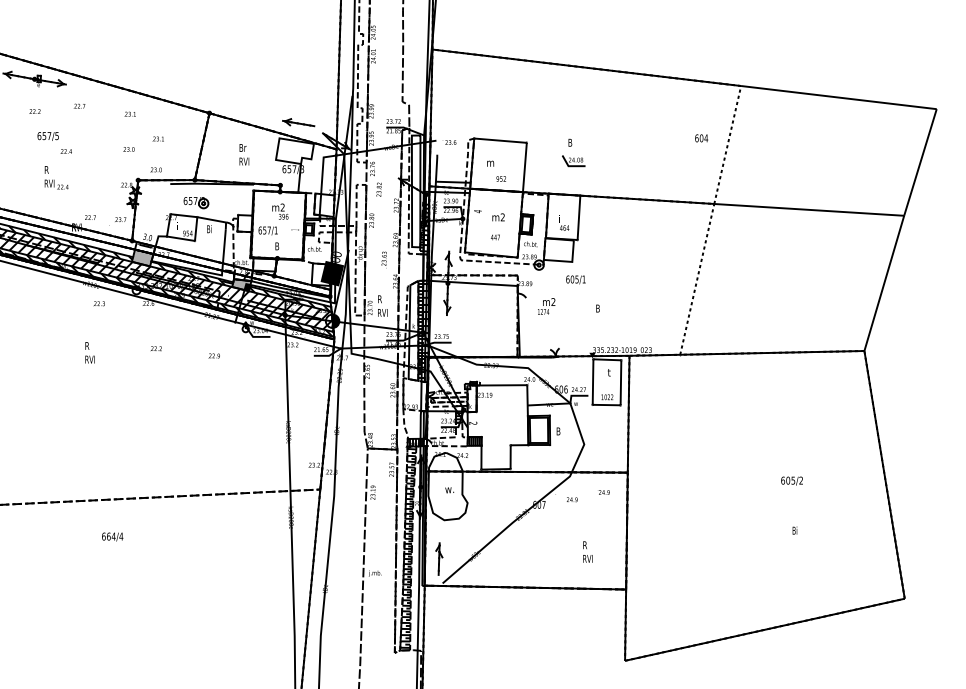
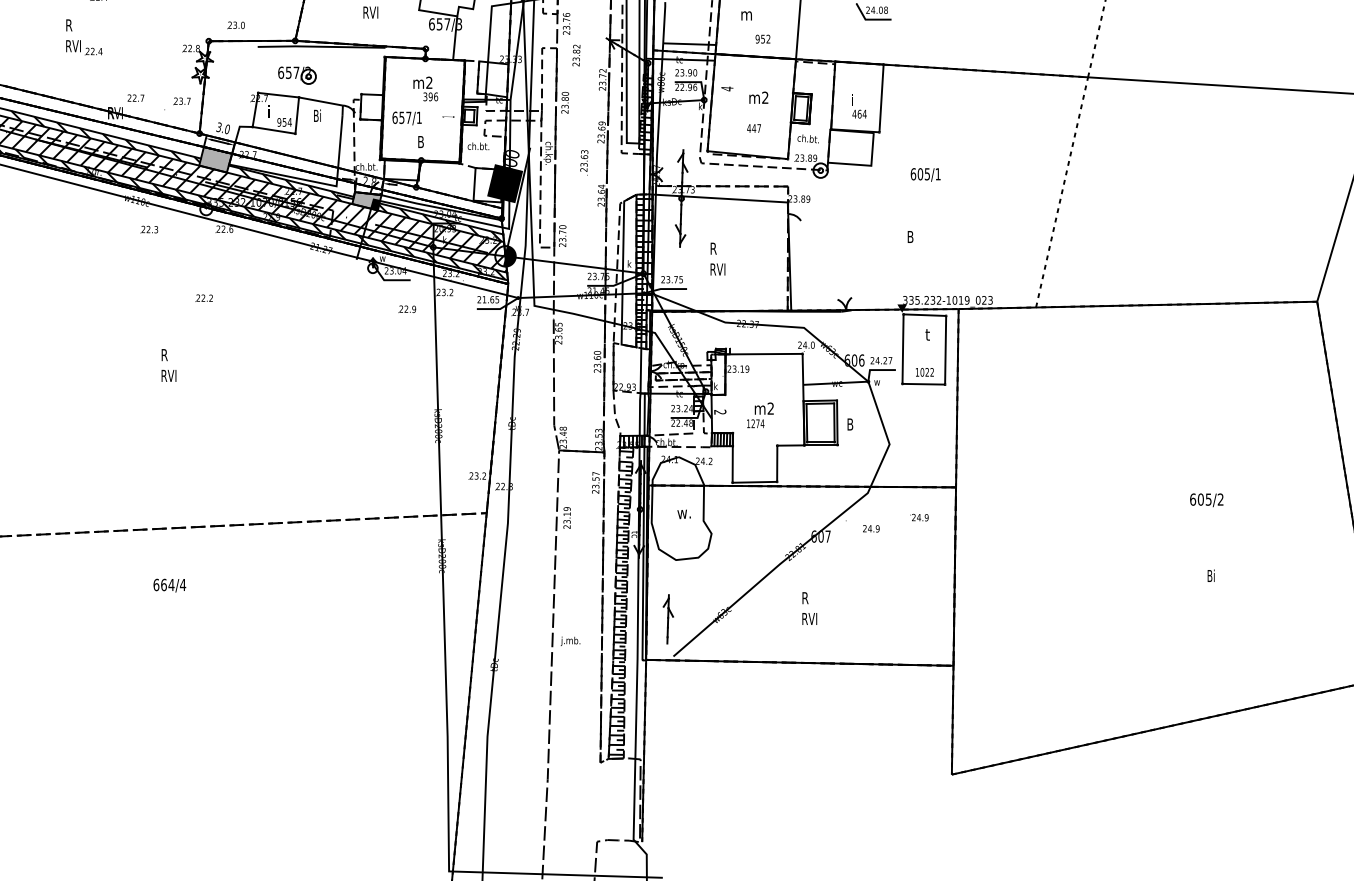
text: (575, 279) -> (925, 174), moved
text: (382, 305) -> (717, 258), moved
text: (546, 306) -> (760, 415), moved
text: (155, 348) -> (203, 297), moved
text: (89, 352) -> (168, 365), moved
text: (213, 355) -> (406, 308), moved
text: (587, 551) -> (809, 607), moved

